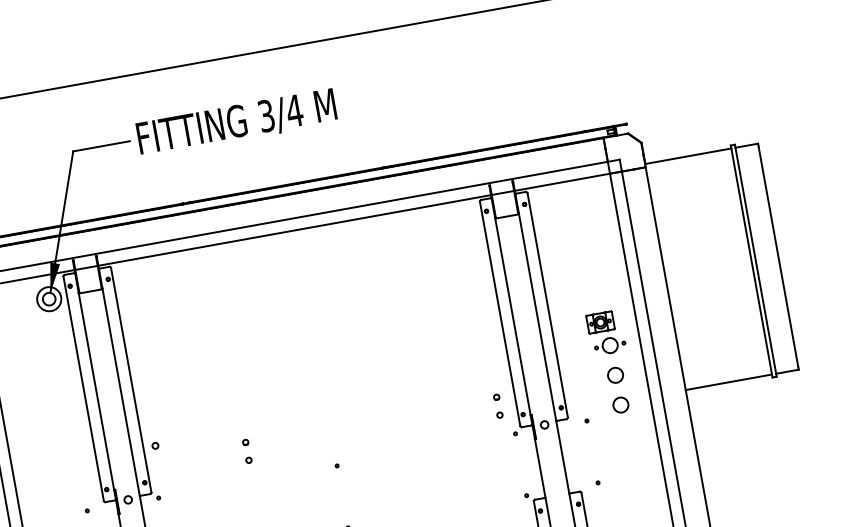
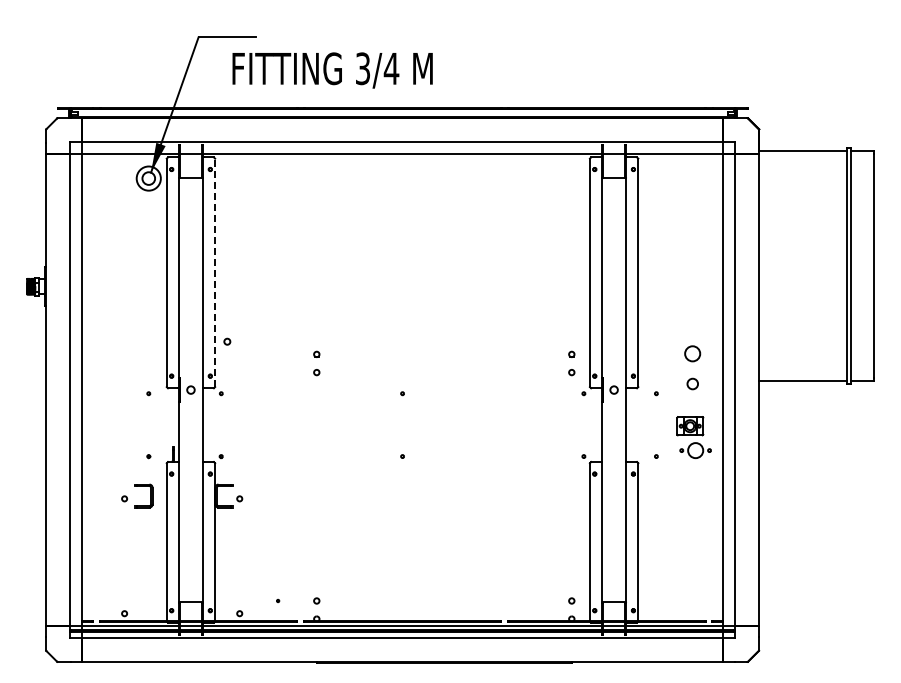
text: (236, 123) -> (332, 70), moved
part: (605, 333) -> (693, 437), moved
line: (131, 379) -> (215, 272), solid -> dashed
circle: (620, 404) -> (692, 383), size x0.7

